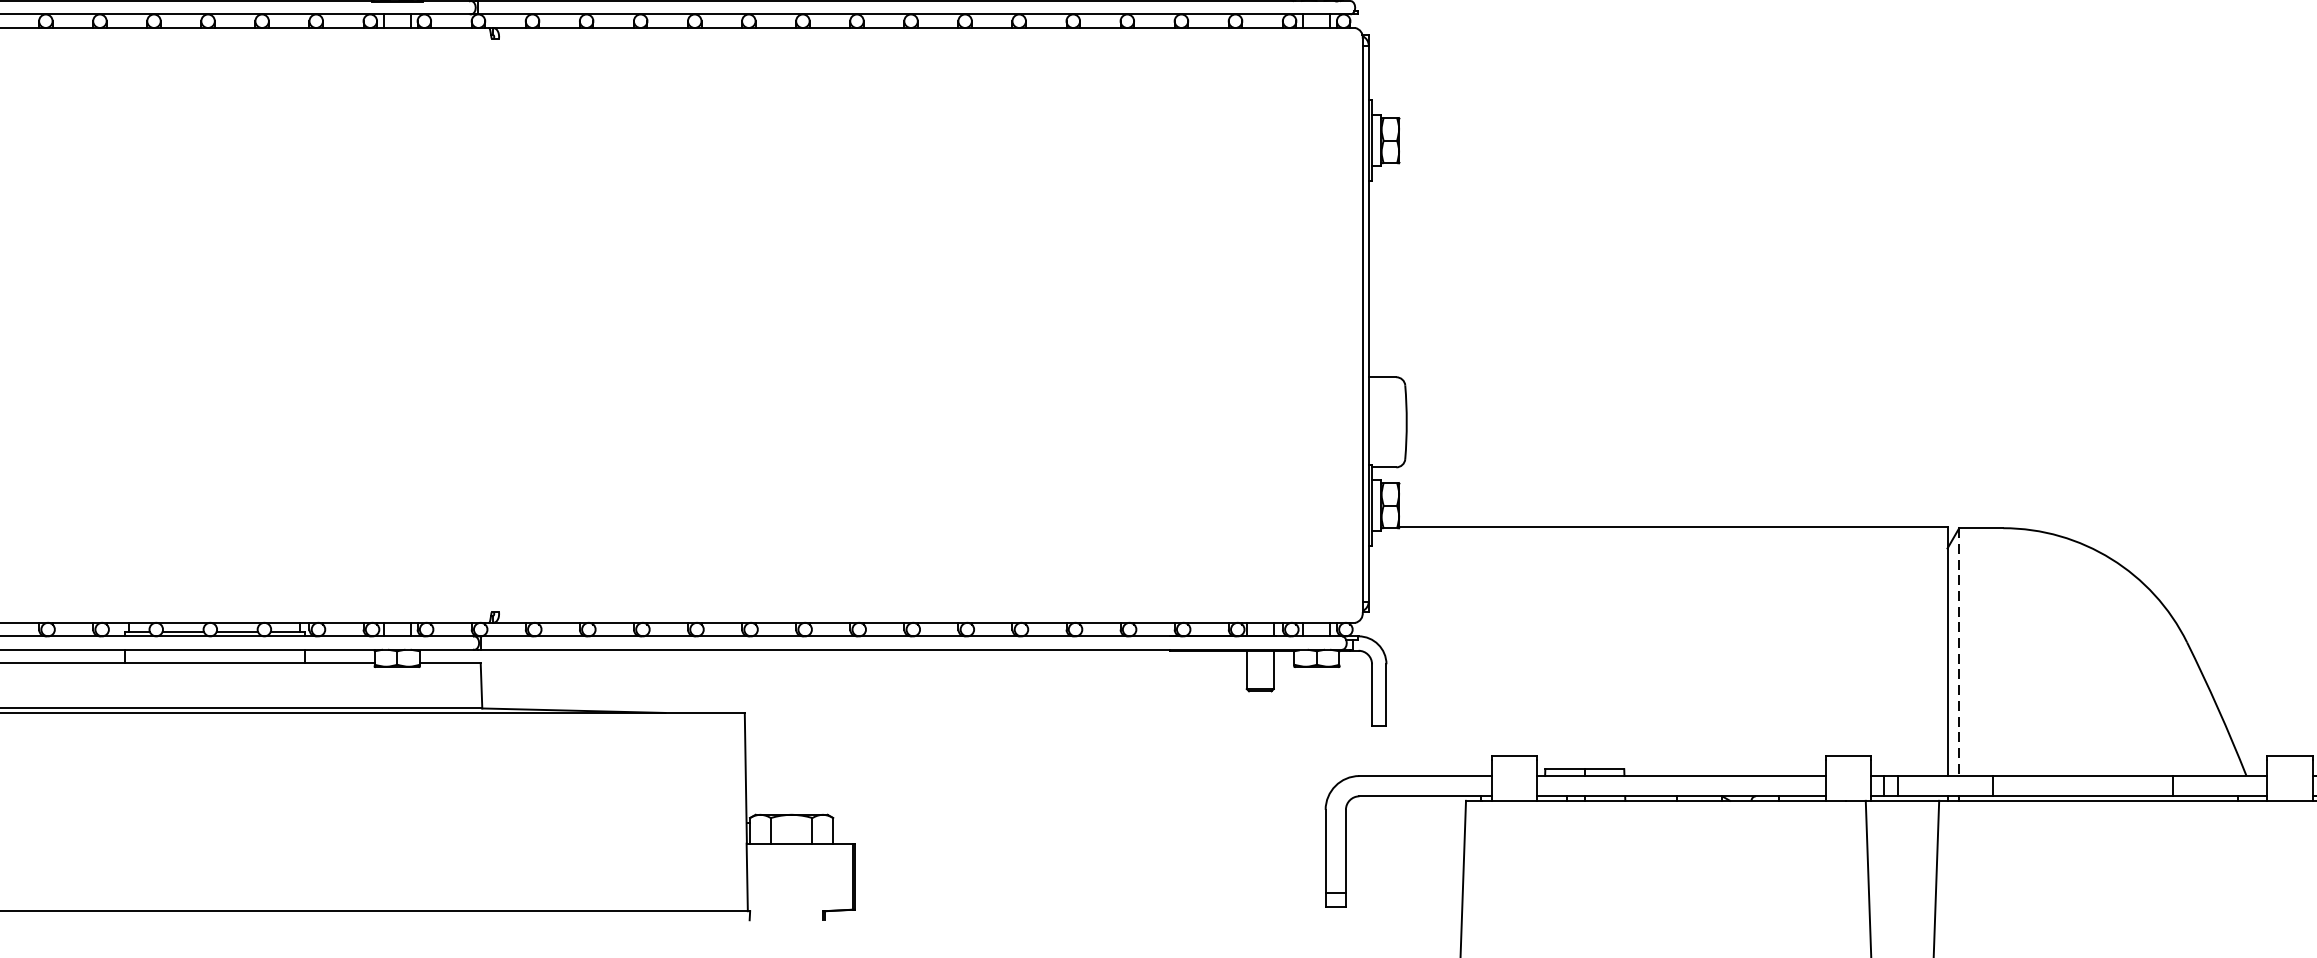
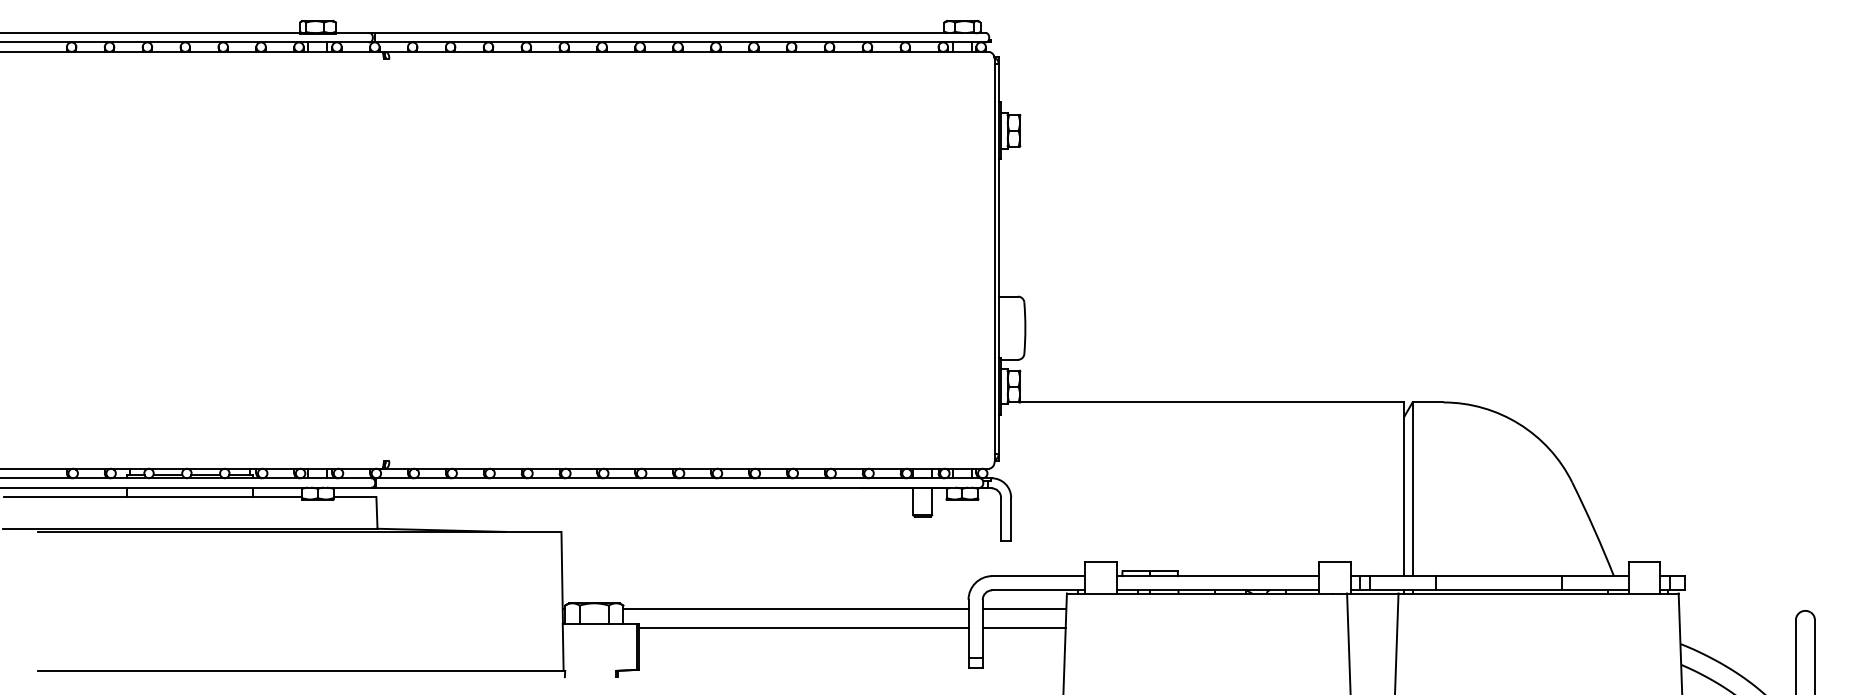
line: (1959, 652) -> (1412, 489), dashed -> solid
line: (1078, 823) -> (795, 609), added
line: (1405, 823) -> (1024, 609), added
line: (1090, 850) -> (803, 628), added
line: (1404, 850) -> (1023, 628), added

